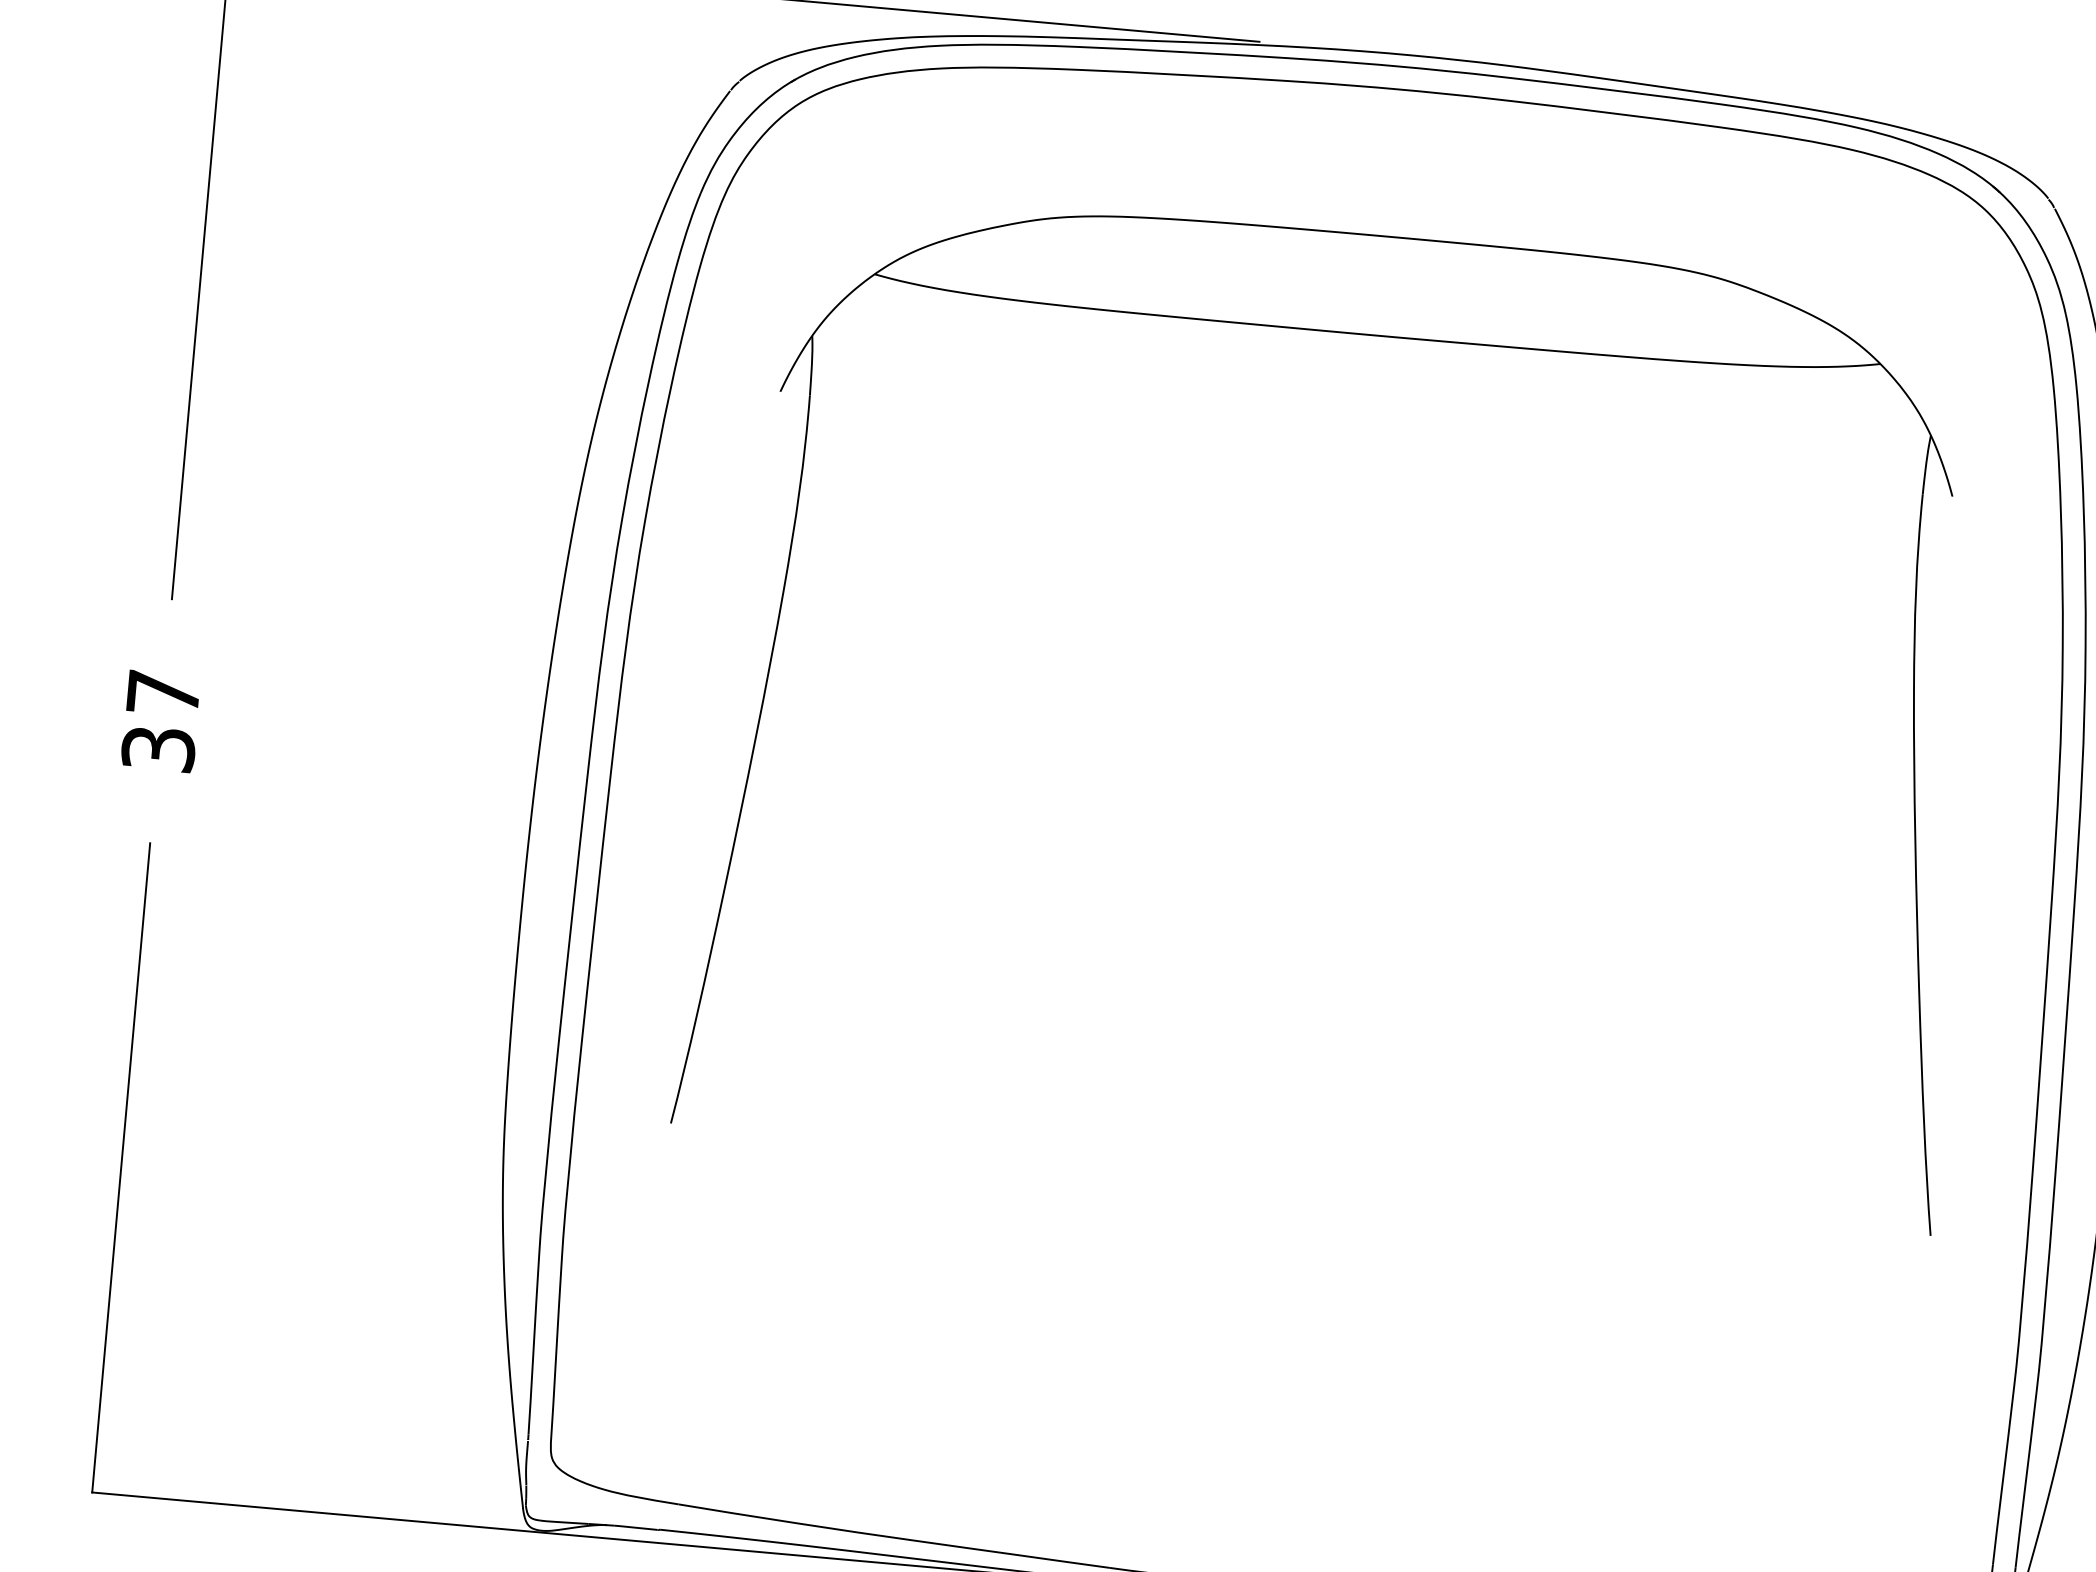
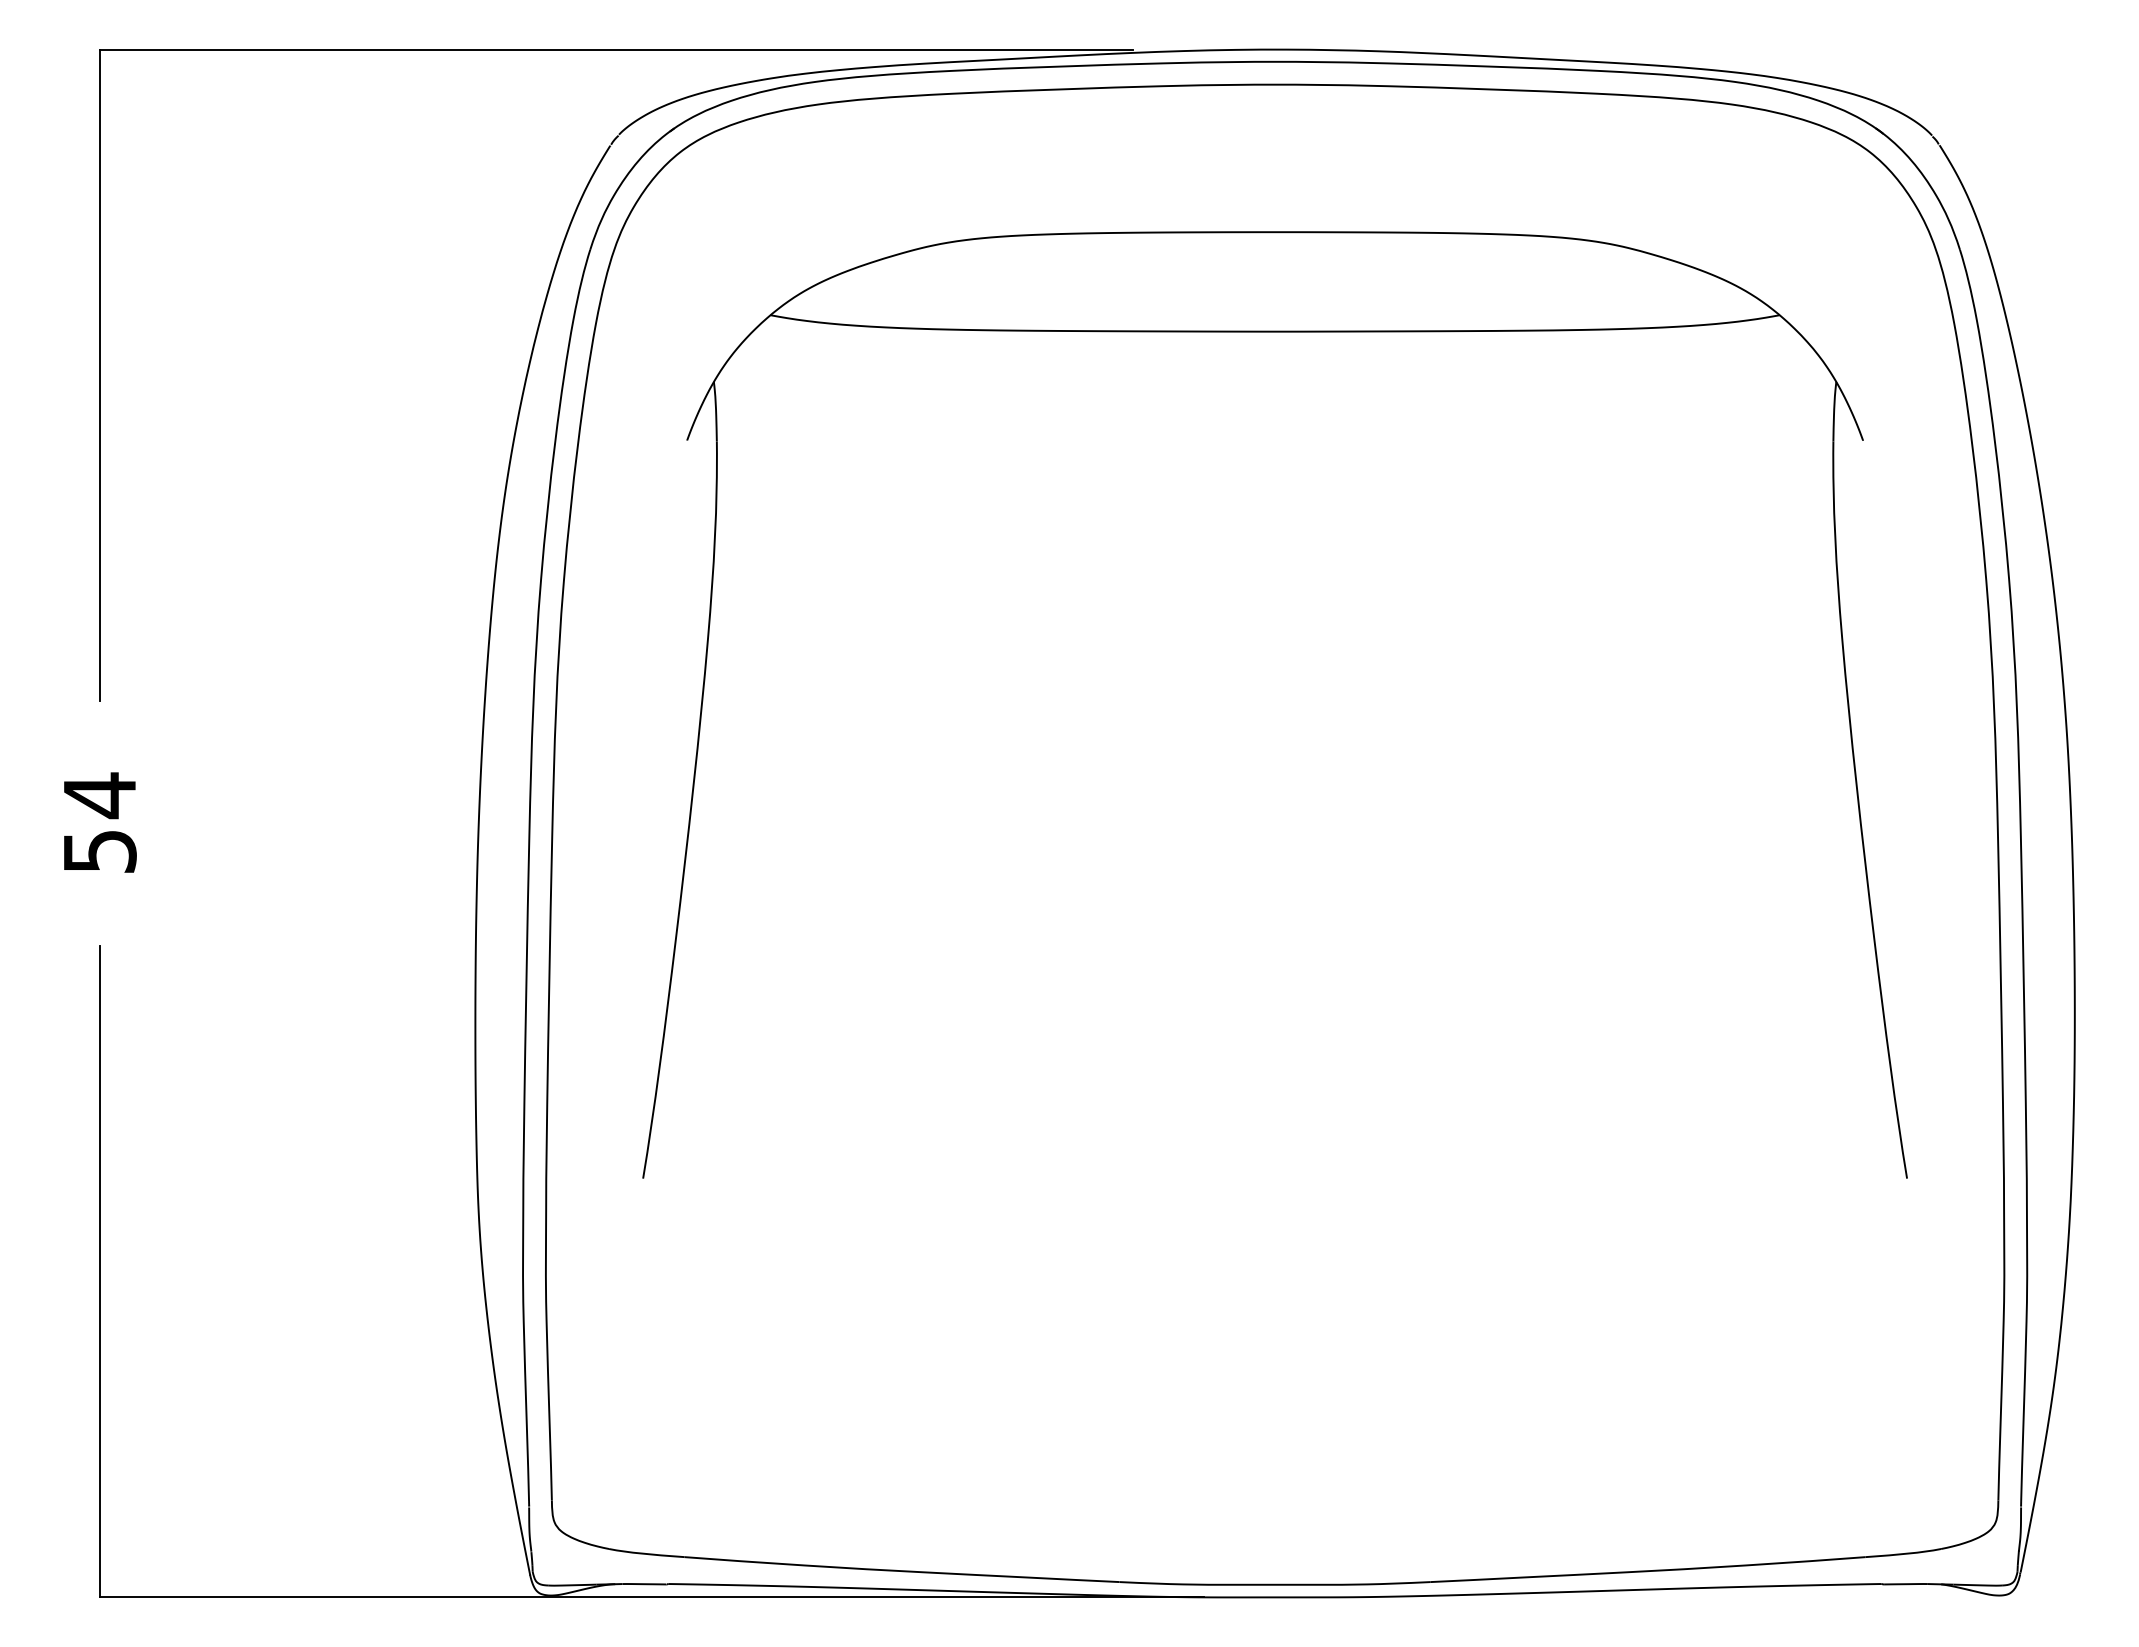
text: (160, 720) -> (99, 822), 37 -> 54

